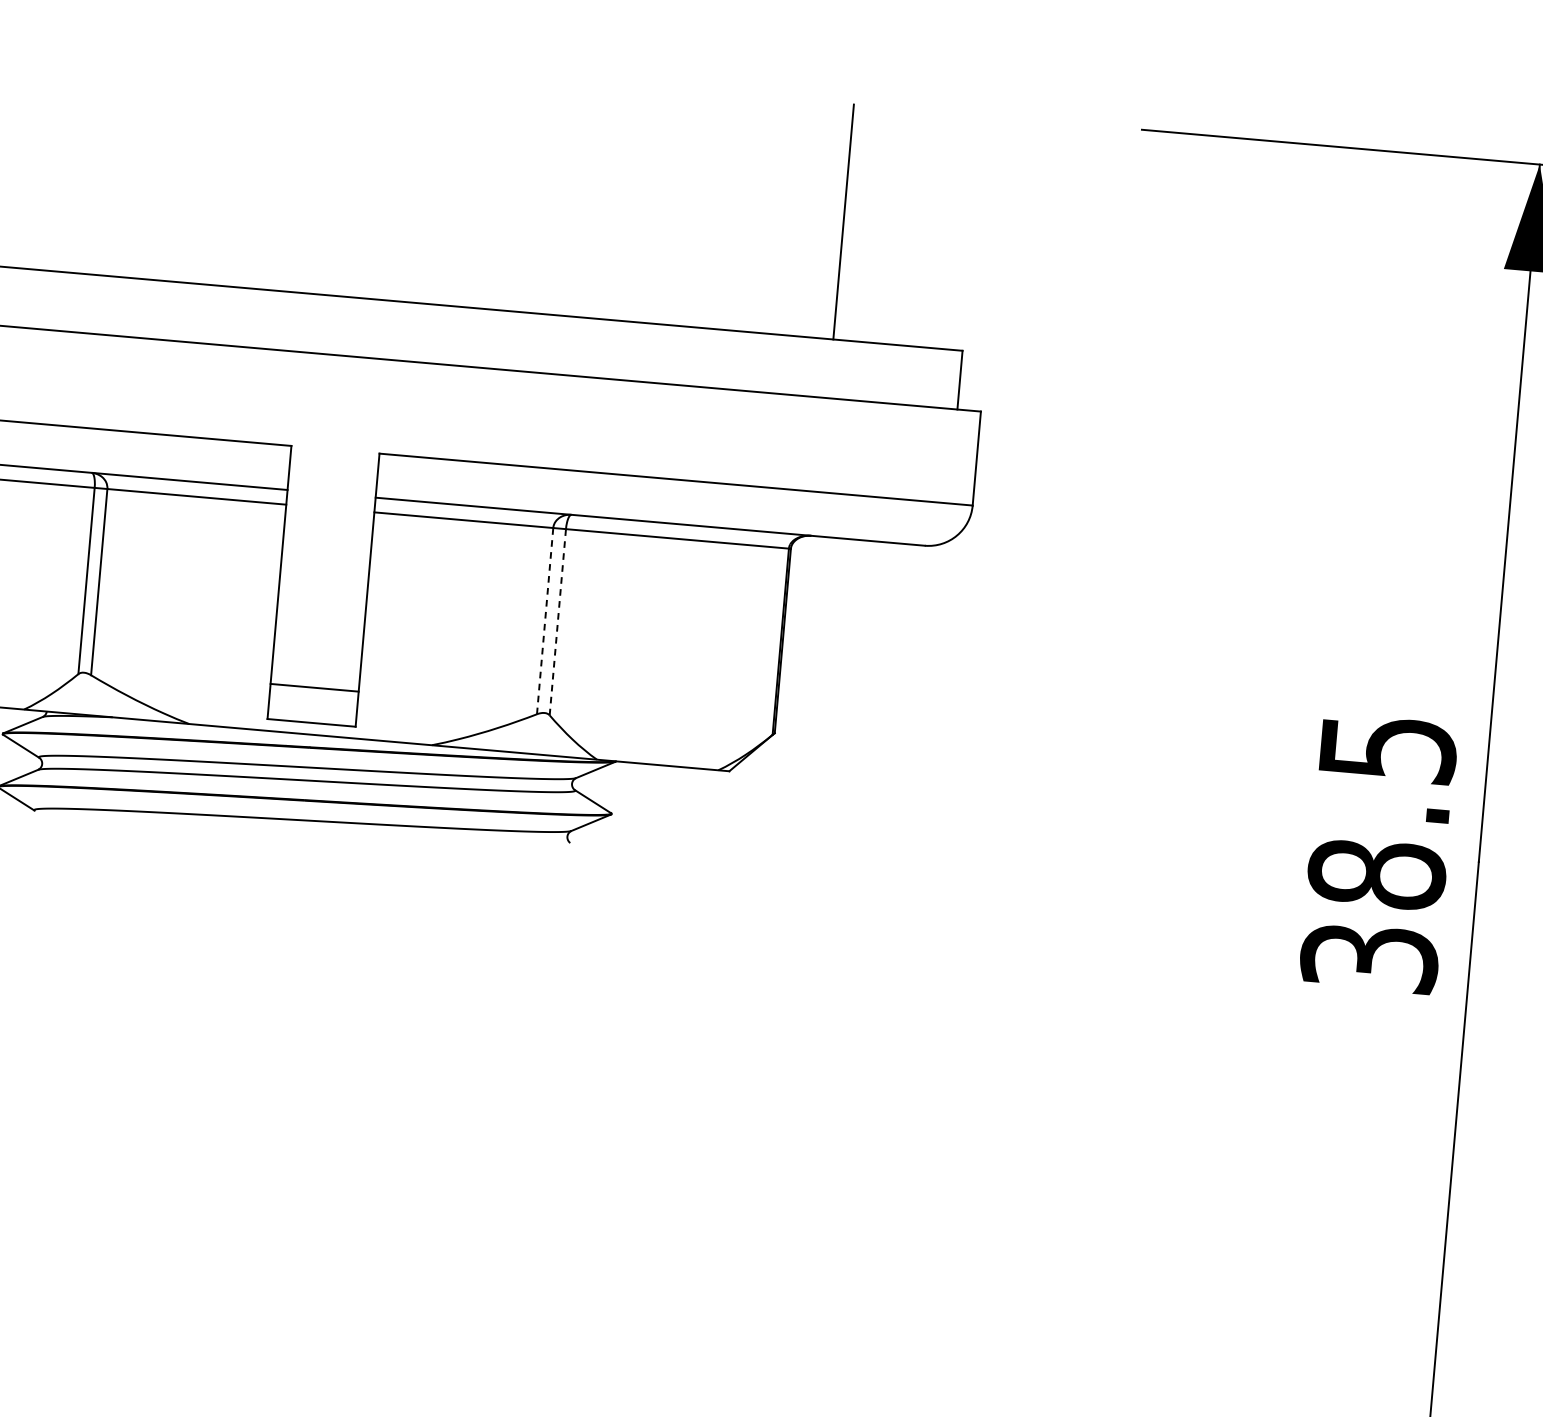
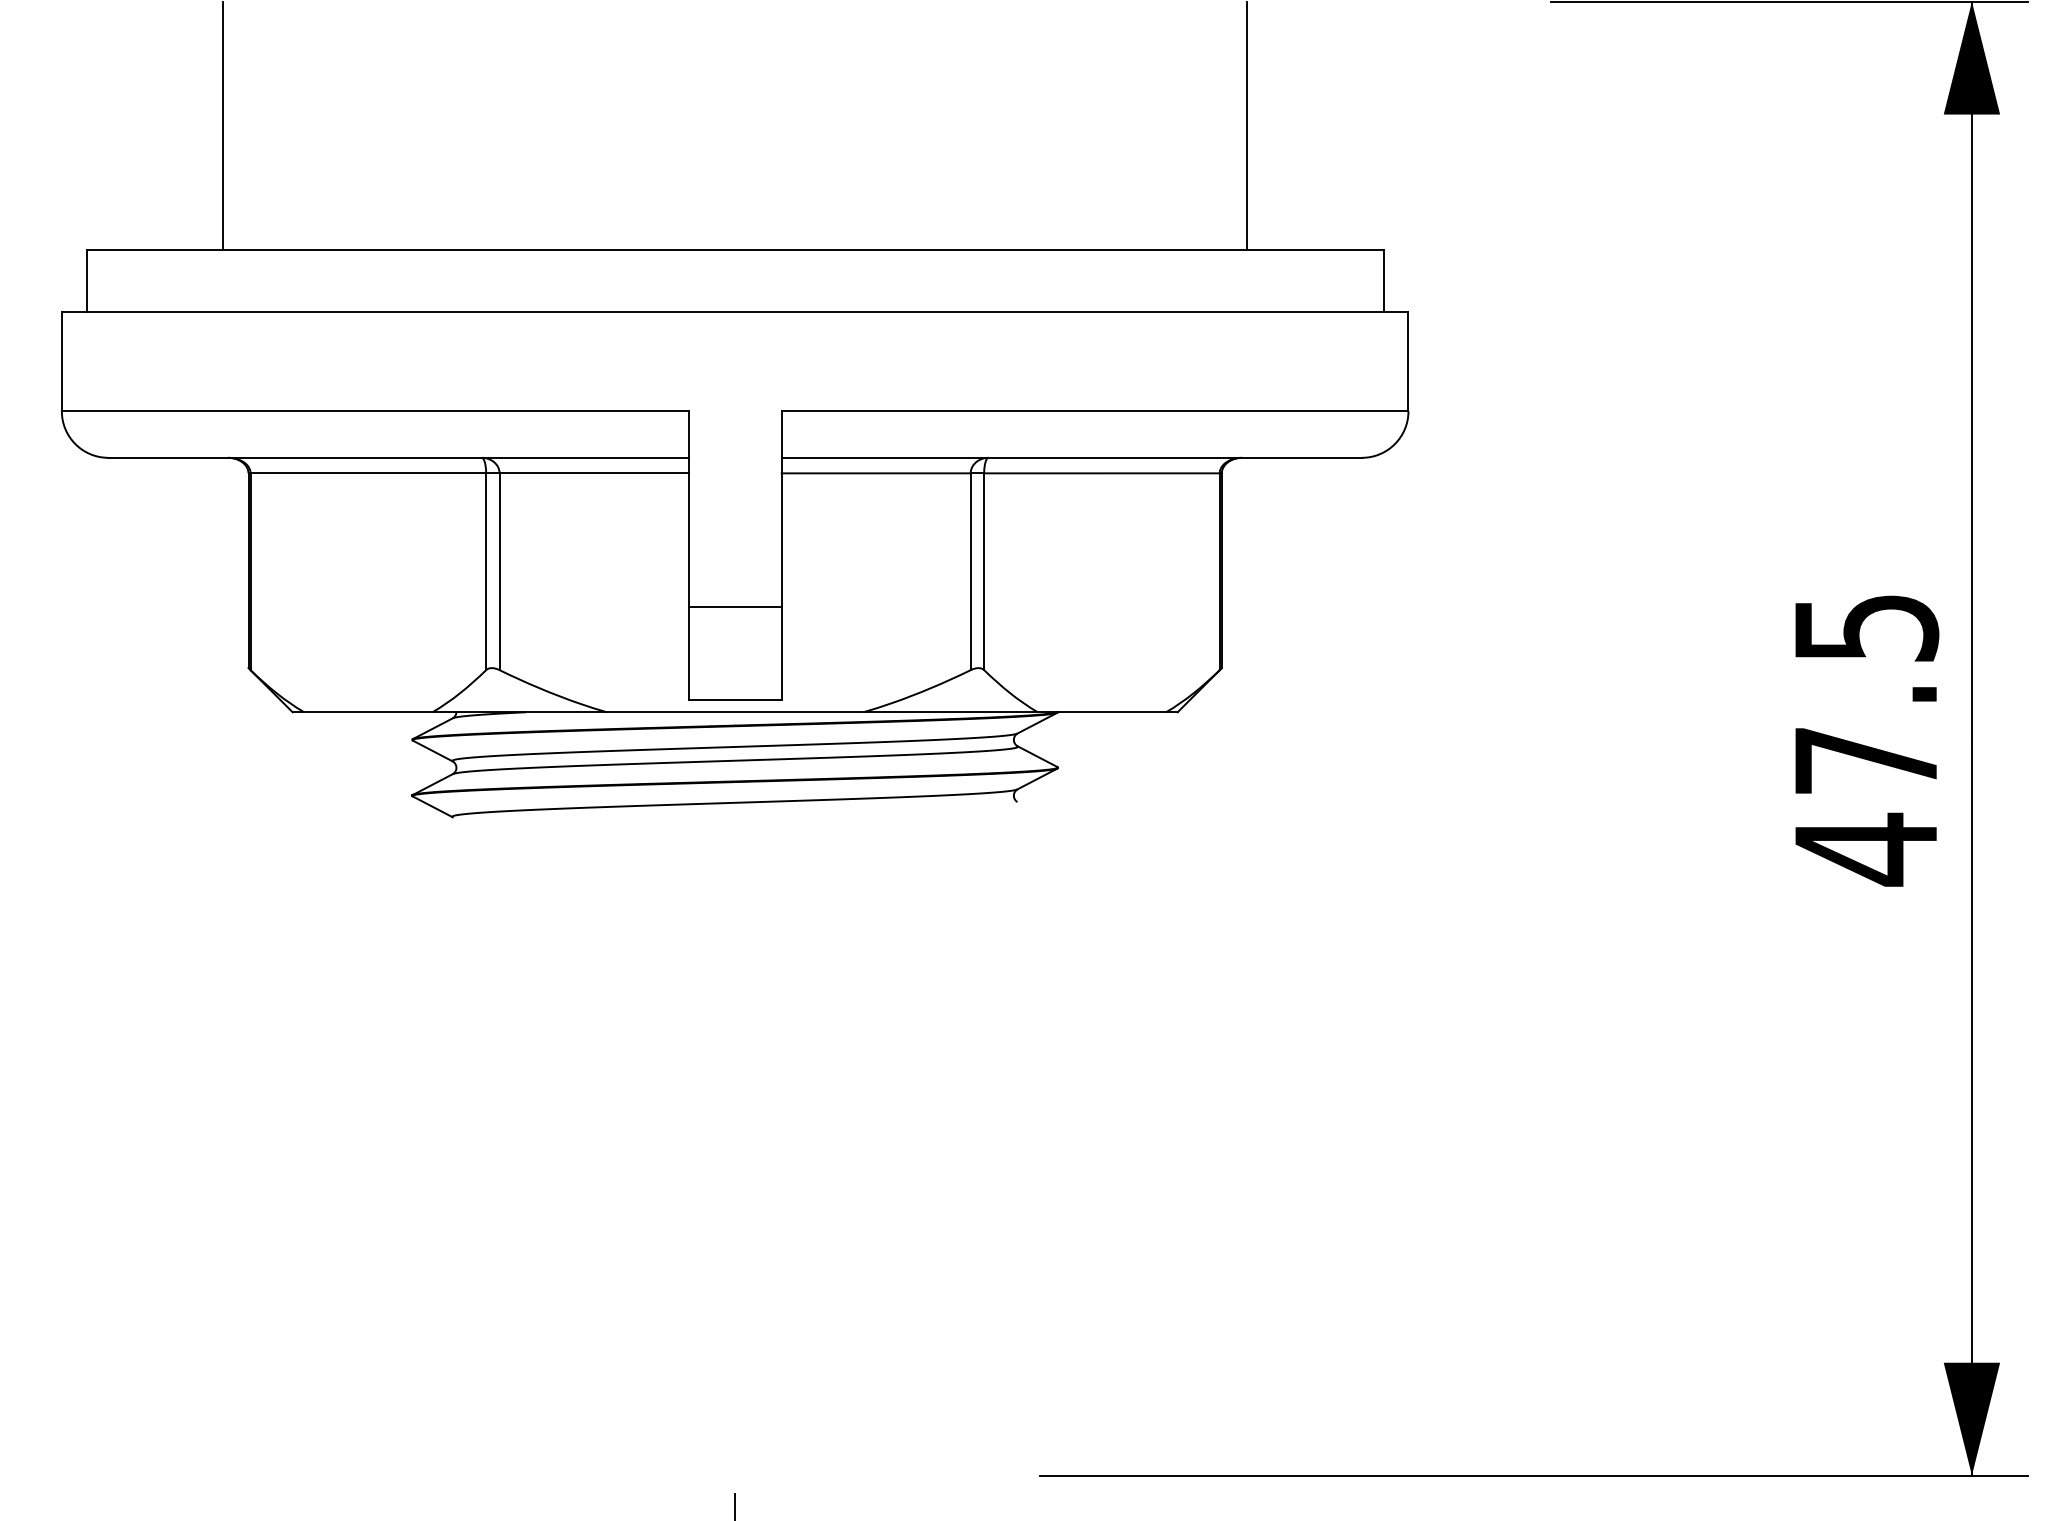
line: (544, 620) -> (970, 571), dashed -> solid
line: (558, 622) -> (984, 571), dashed -> solid
line: (314, 687) -> (734, 606), moved
text: (1373, 916) -> (1866, 805), 38.5 -> 47.5

